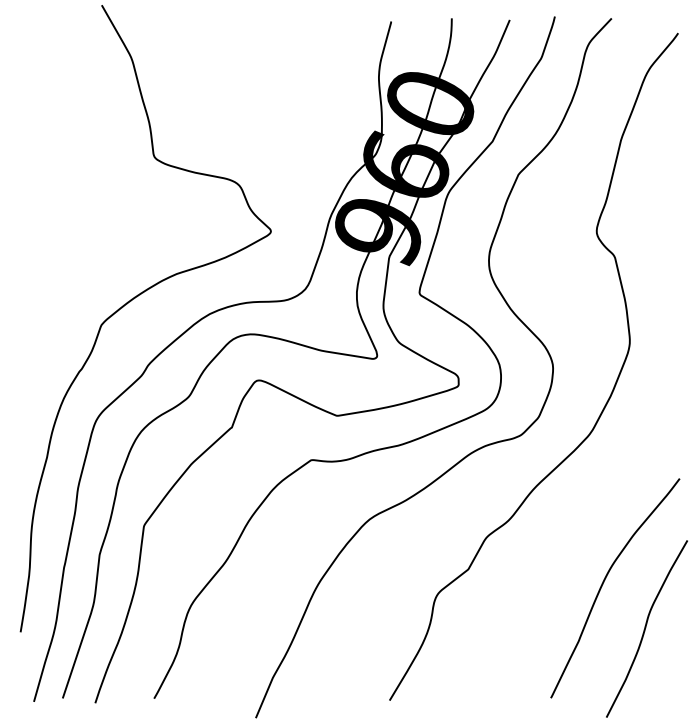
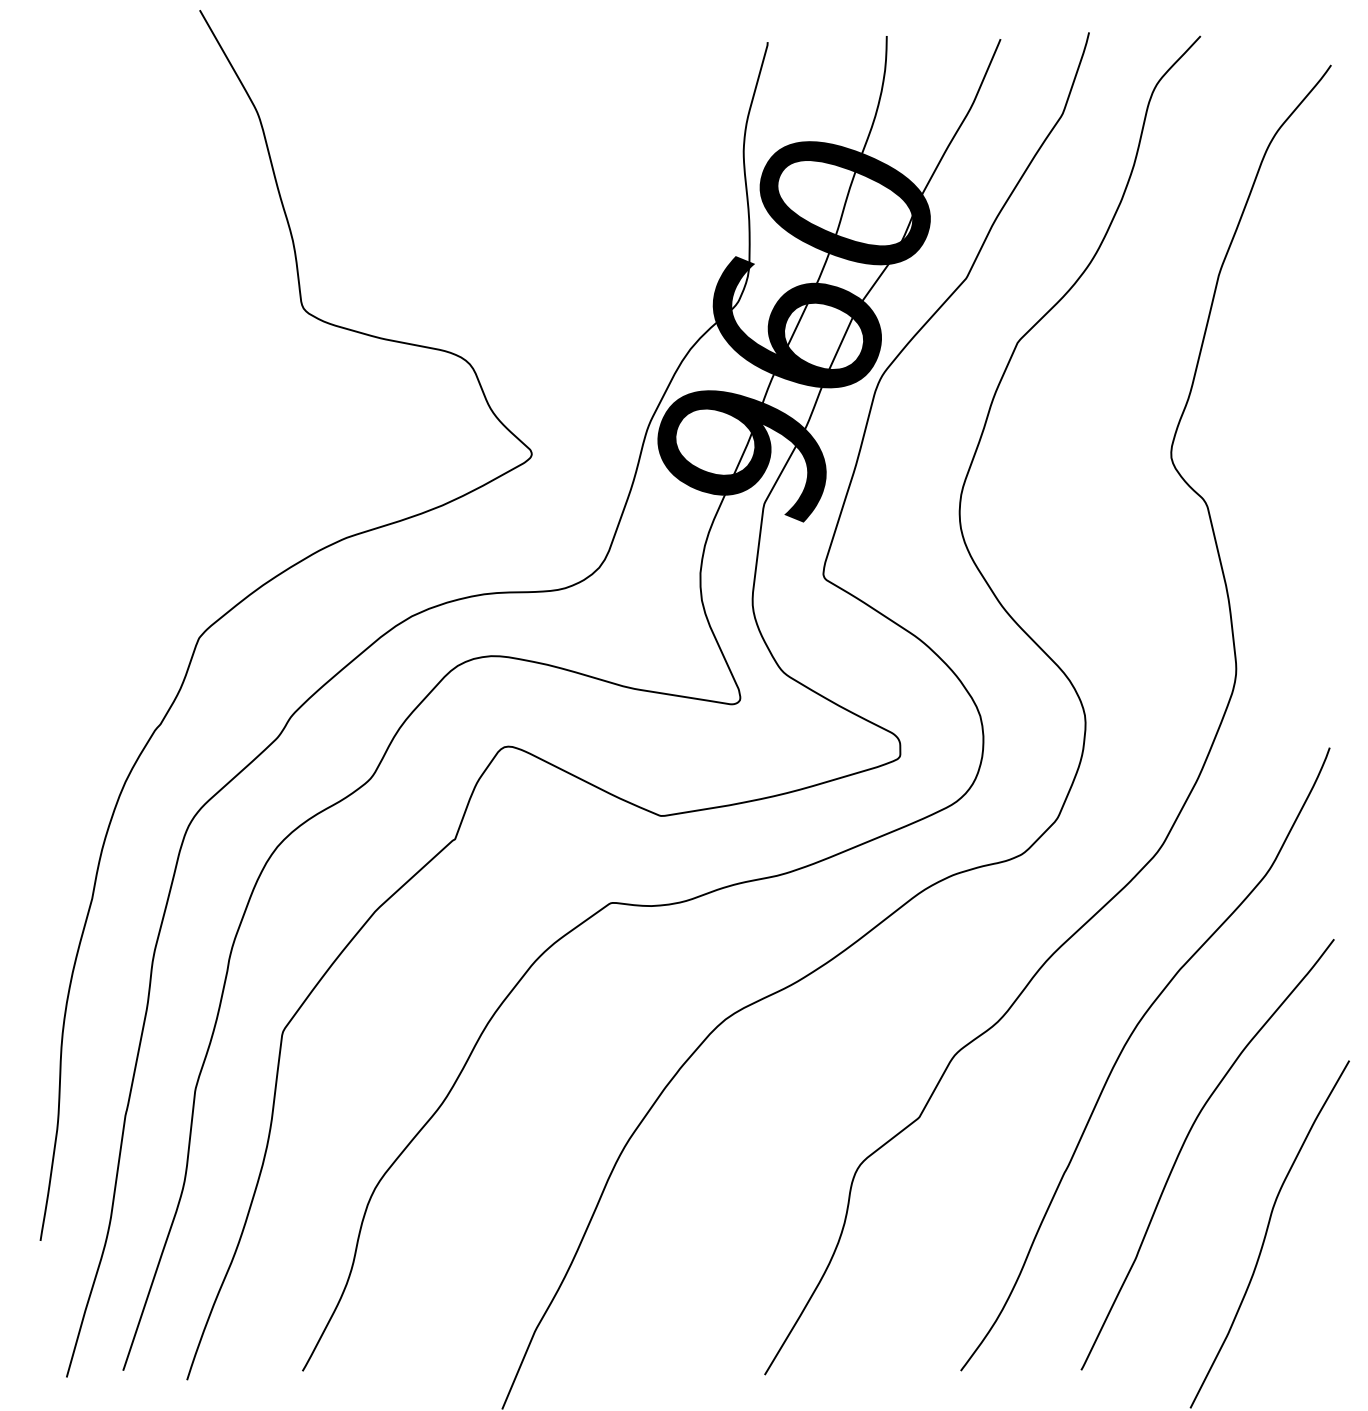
curve: (573, 534) -> (1125, 1048), added

